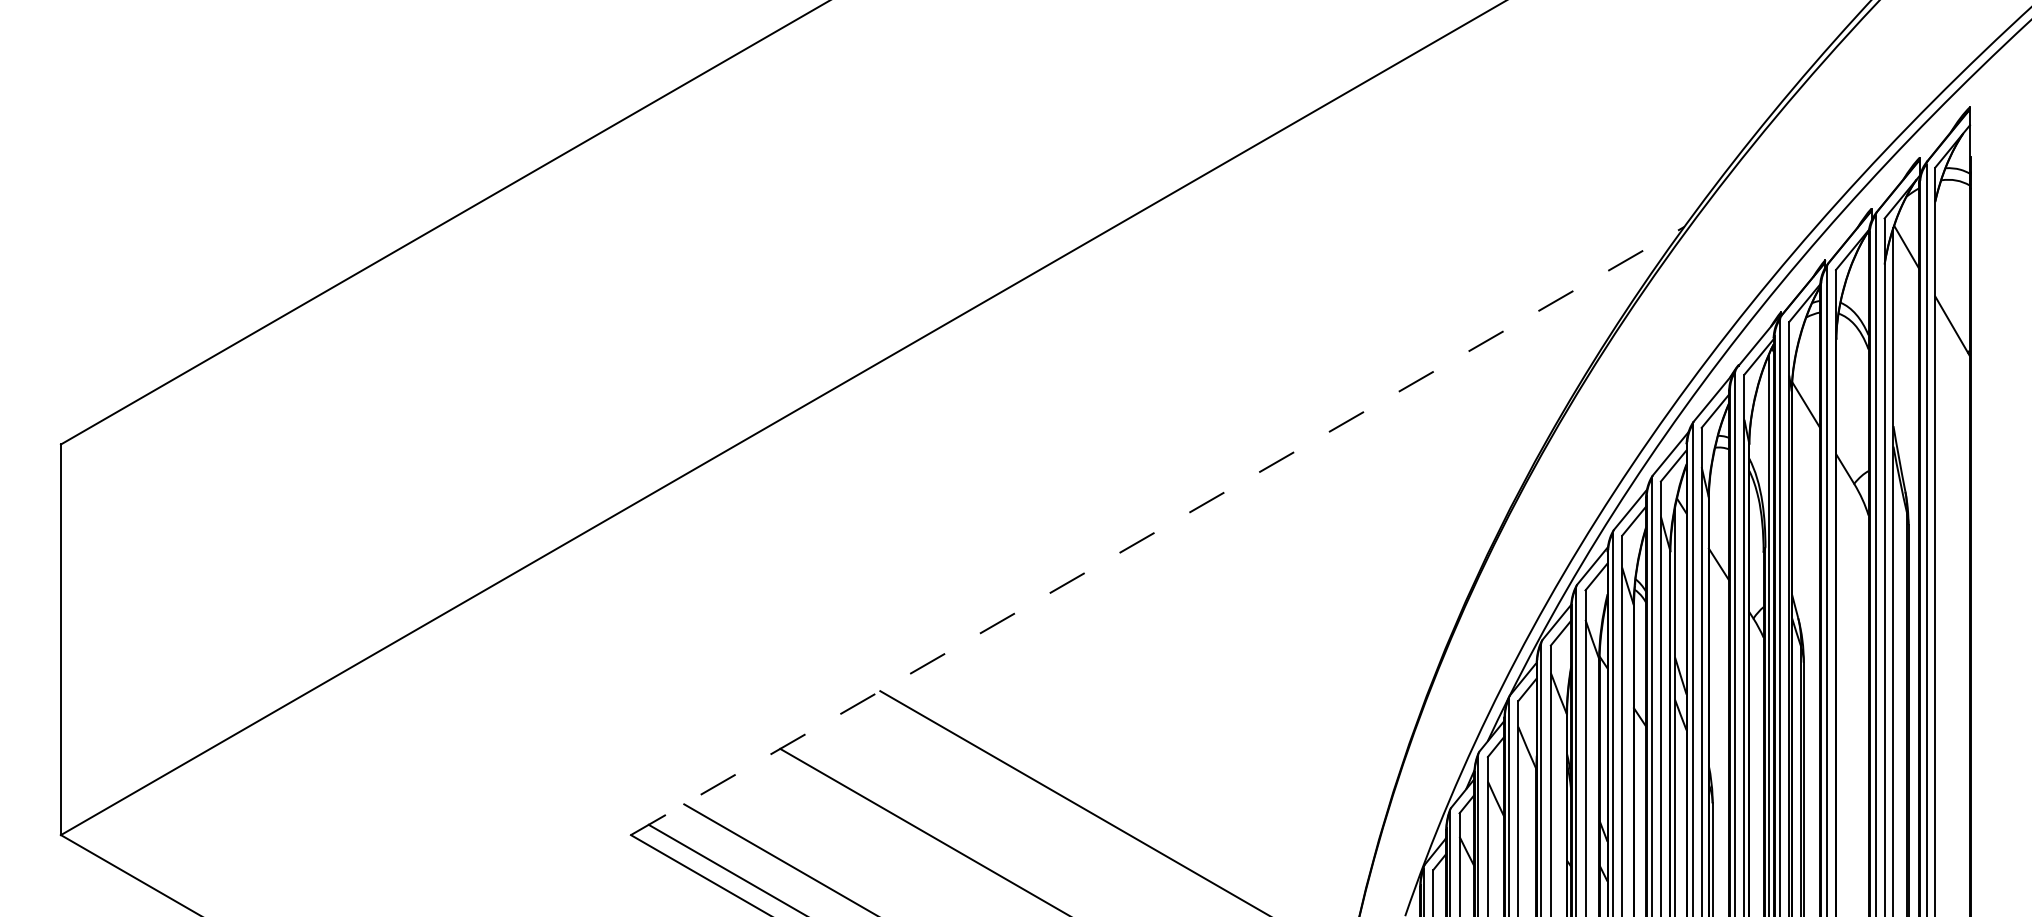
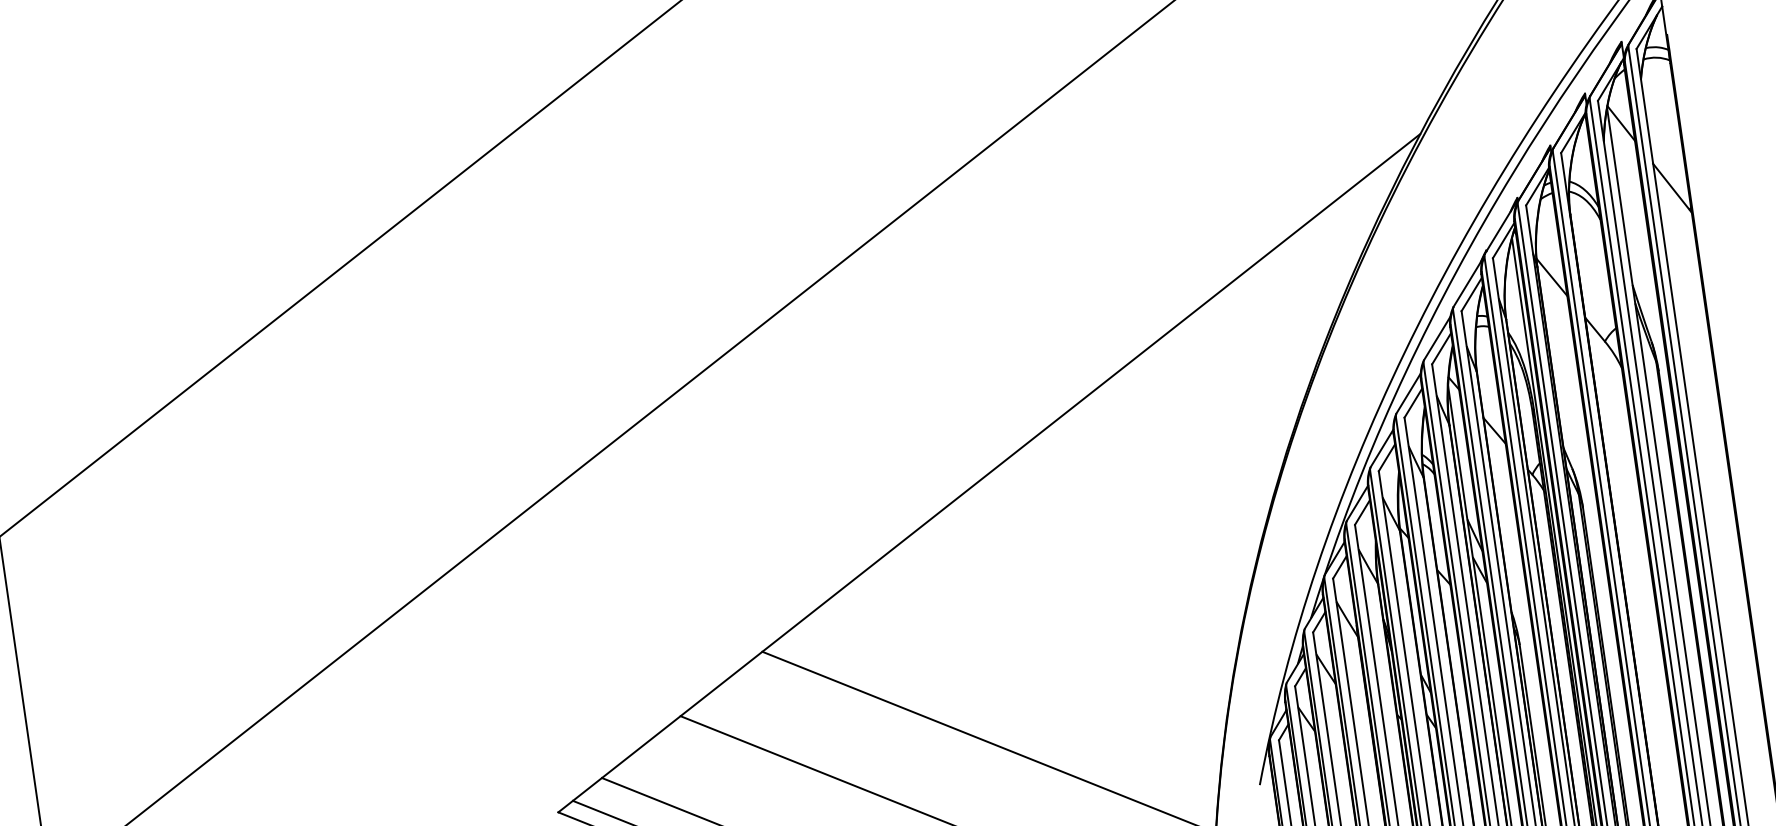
line: (1158, 530) -> (990, 472), dashed -> solid

